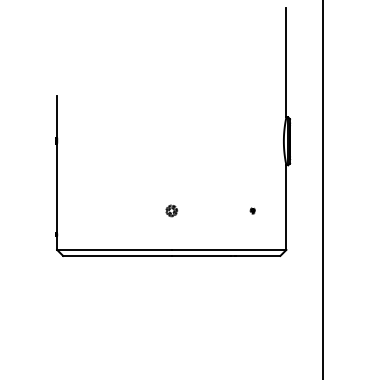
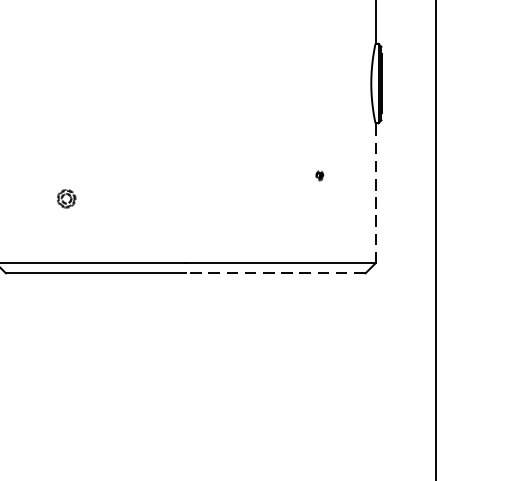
line: (286, 207) -> (375, 193), solid -> dashed
part: (171, 210) -> (66, 198), moved
part: (252, 210) -> (319, 174), moved
line: (225, 255) -> (274, 272), solid -> dashed

